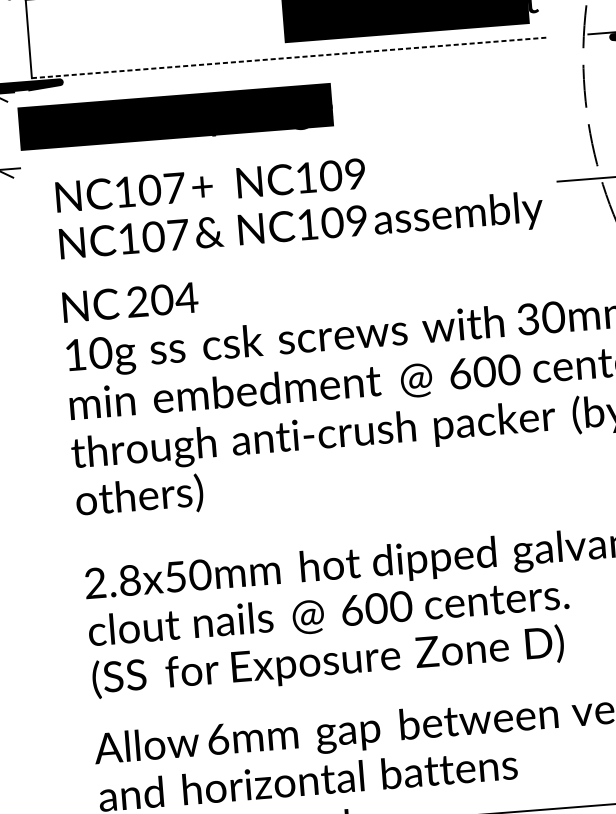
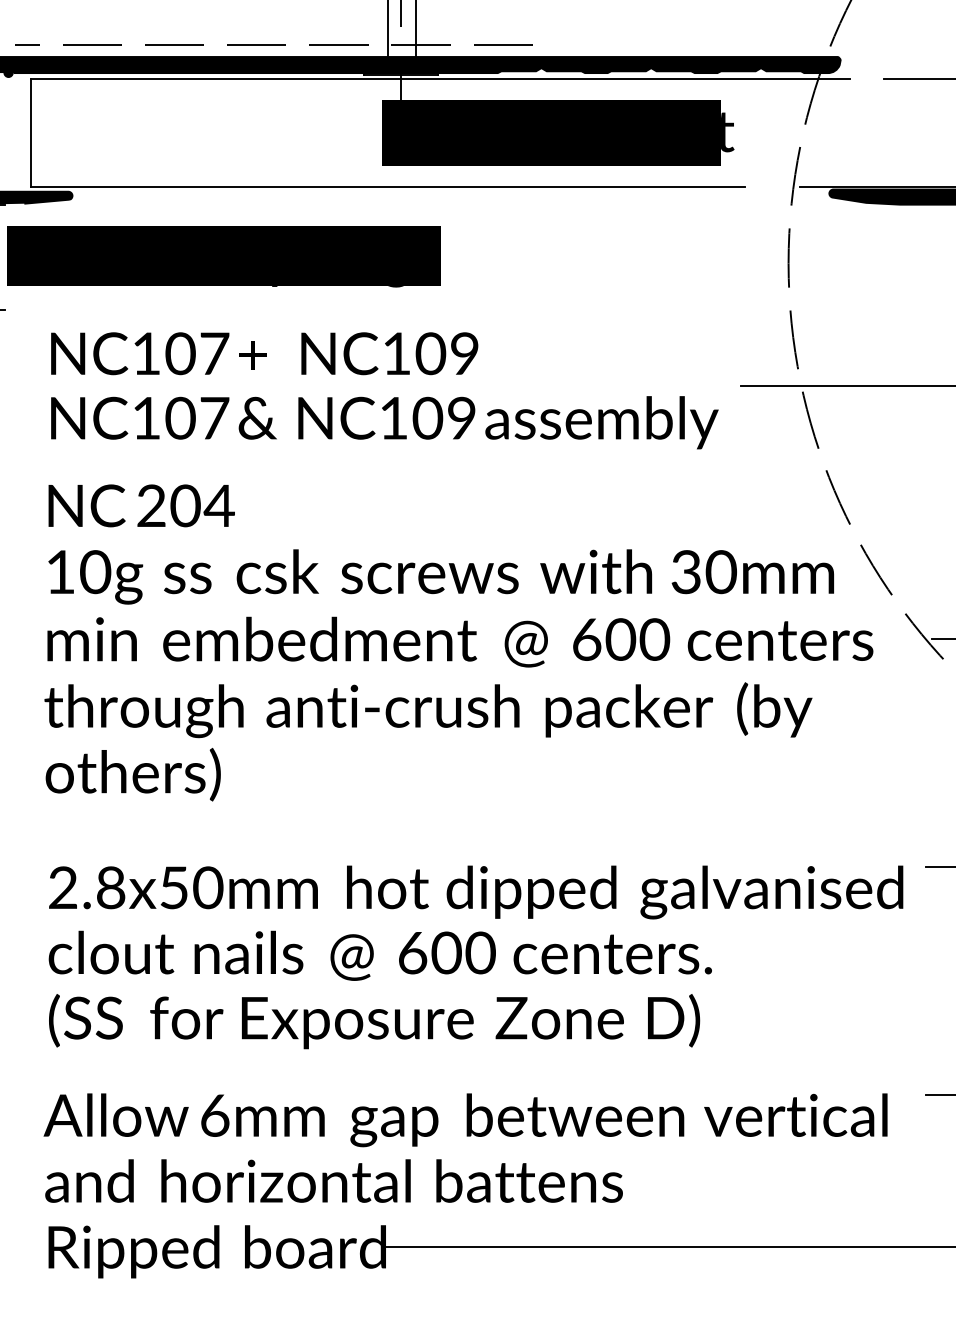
line: (290, 58) -> (388, 187), dashed -> solid

